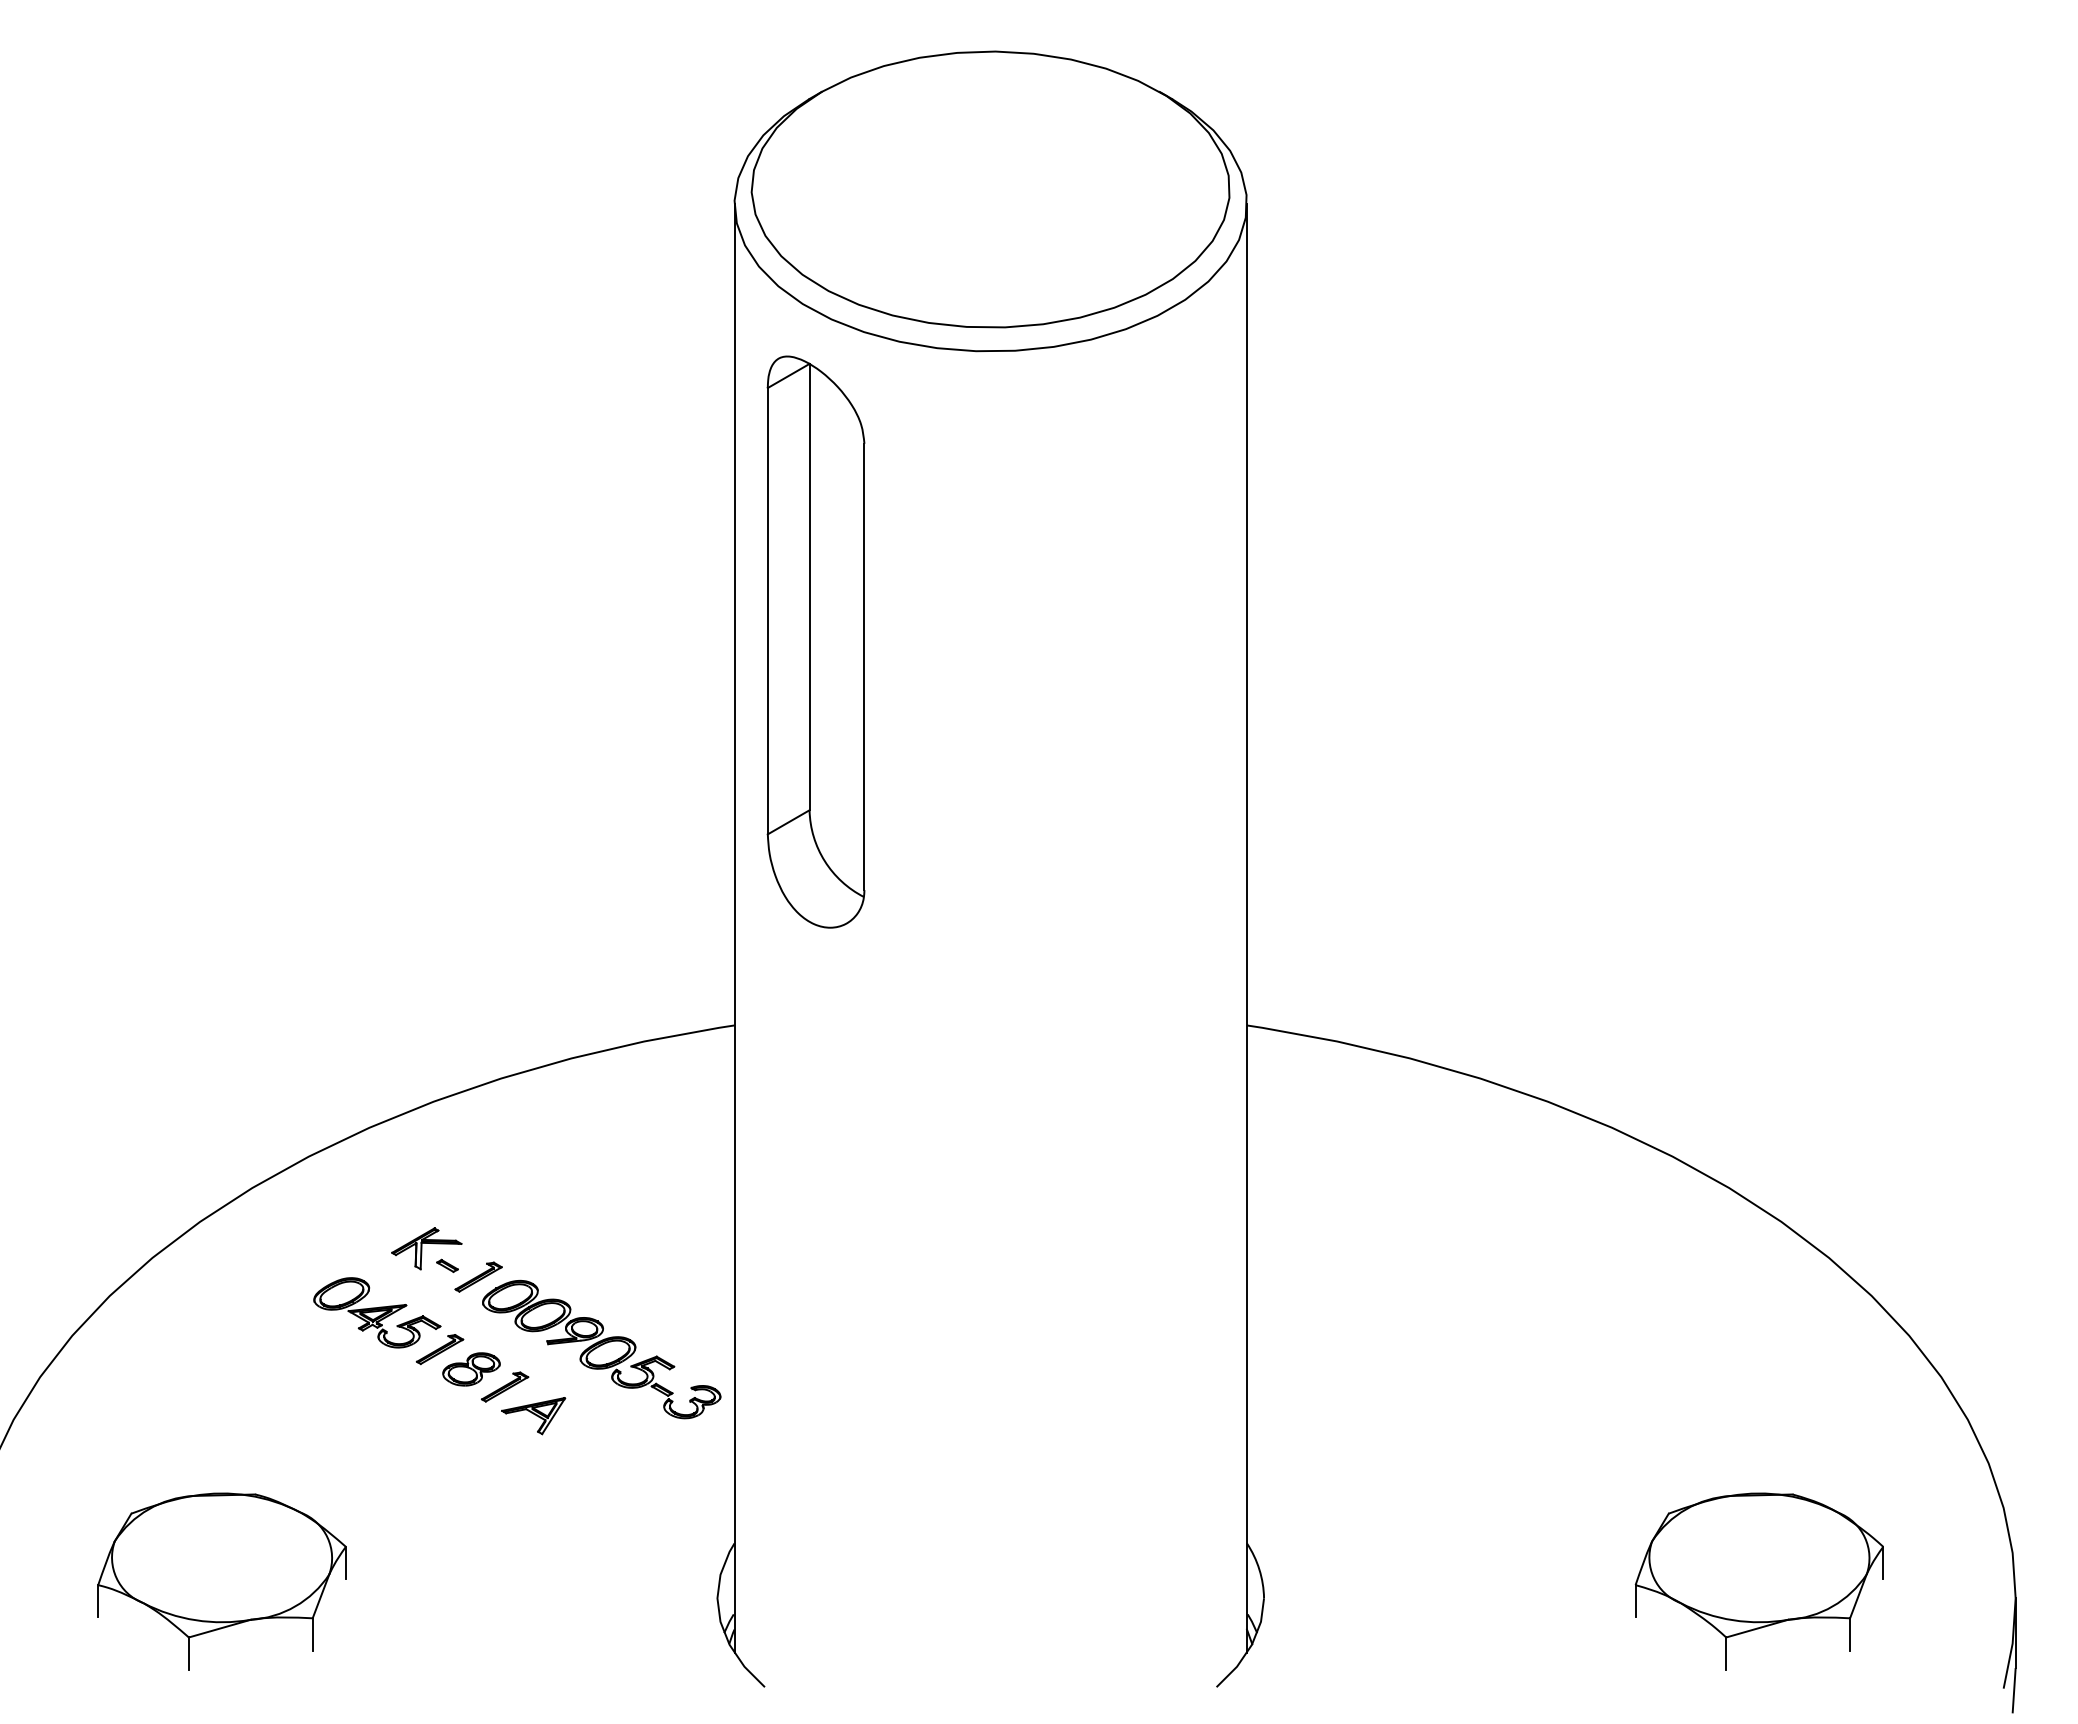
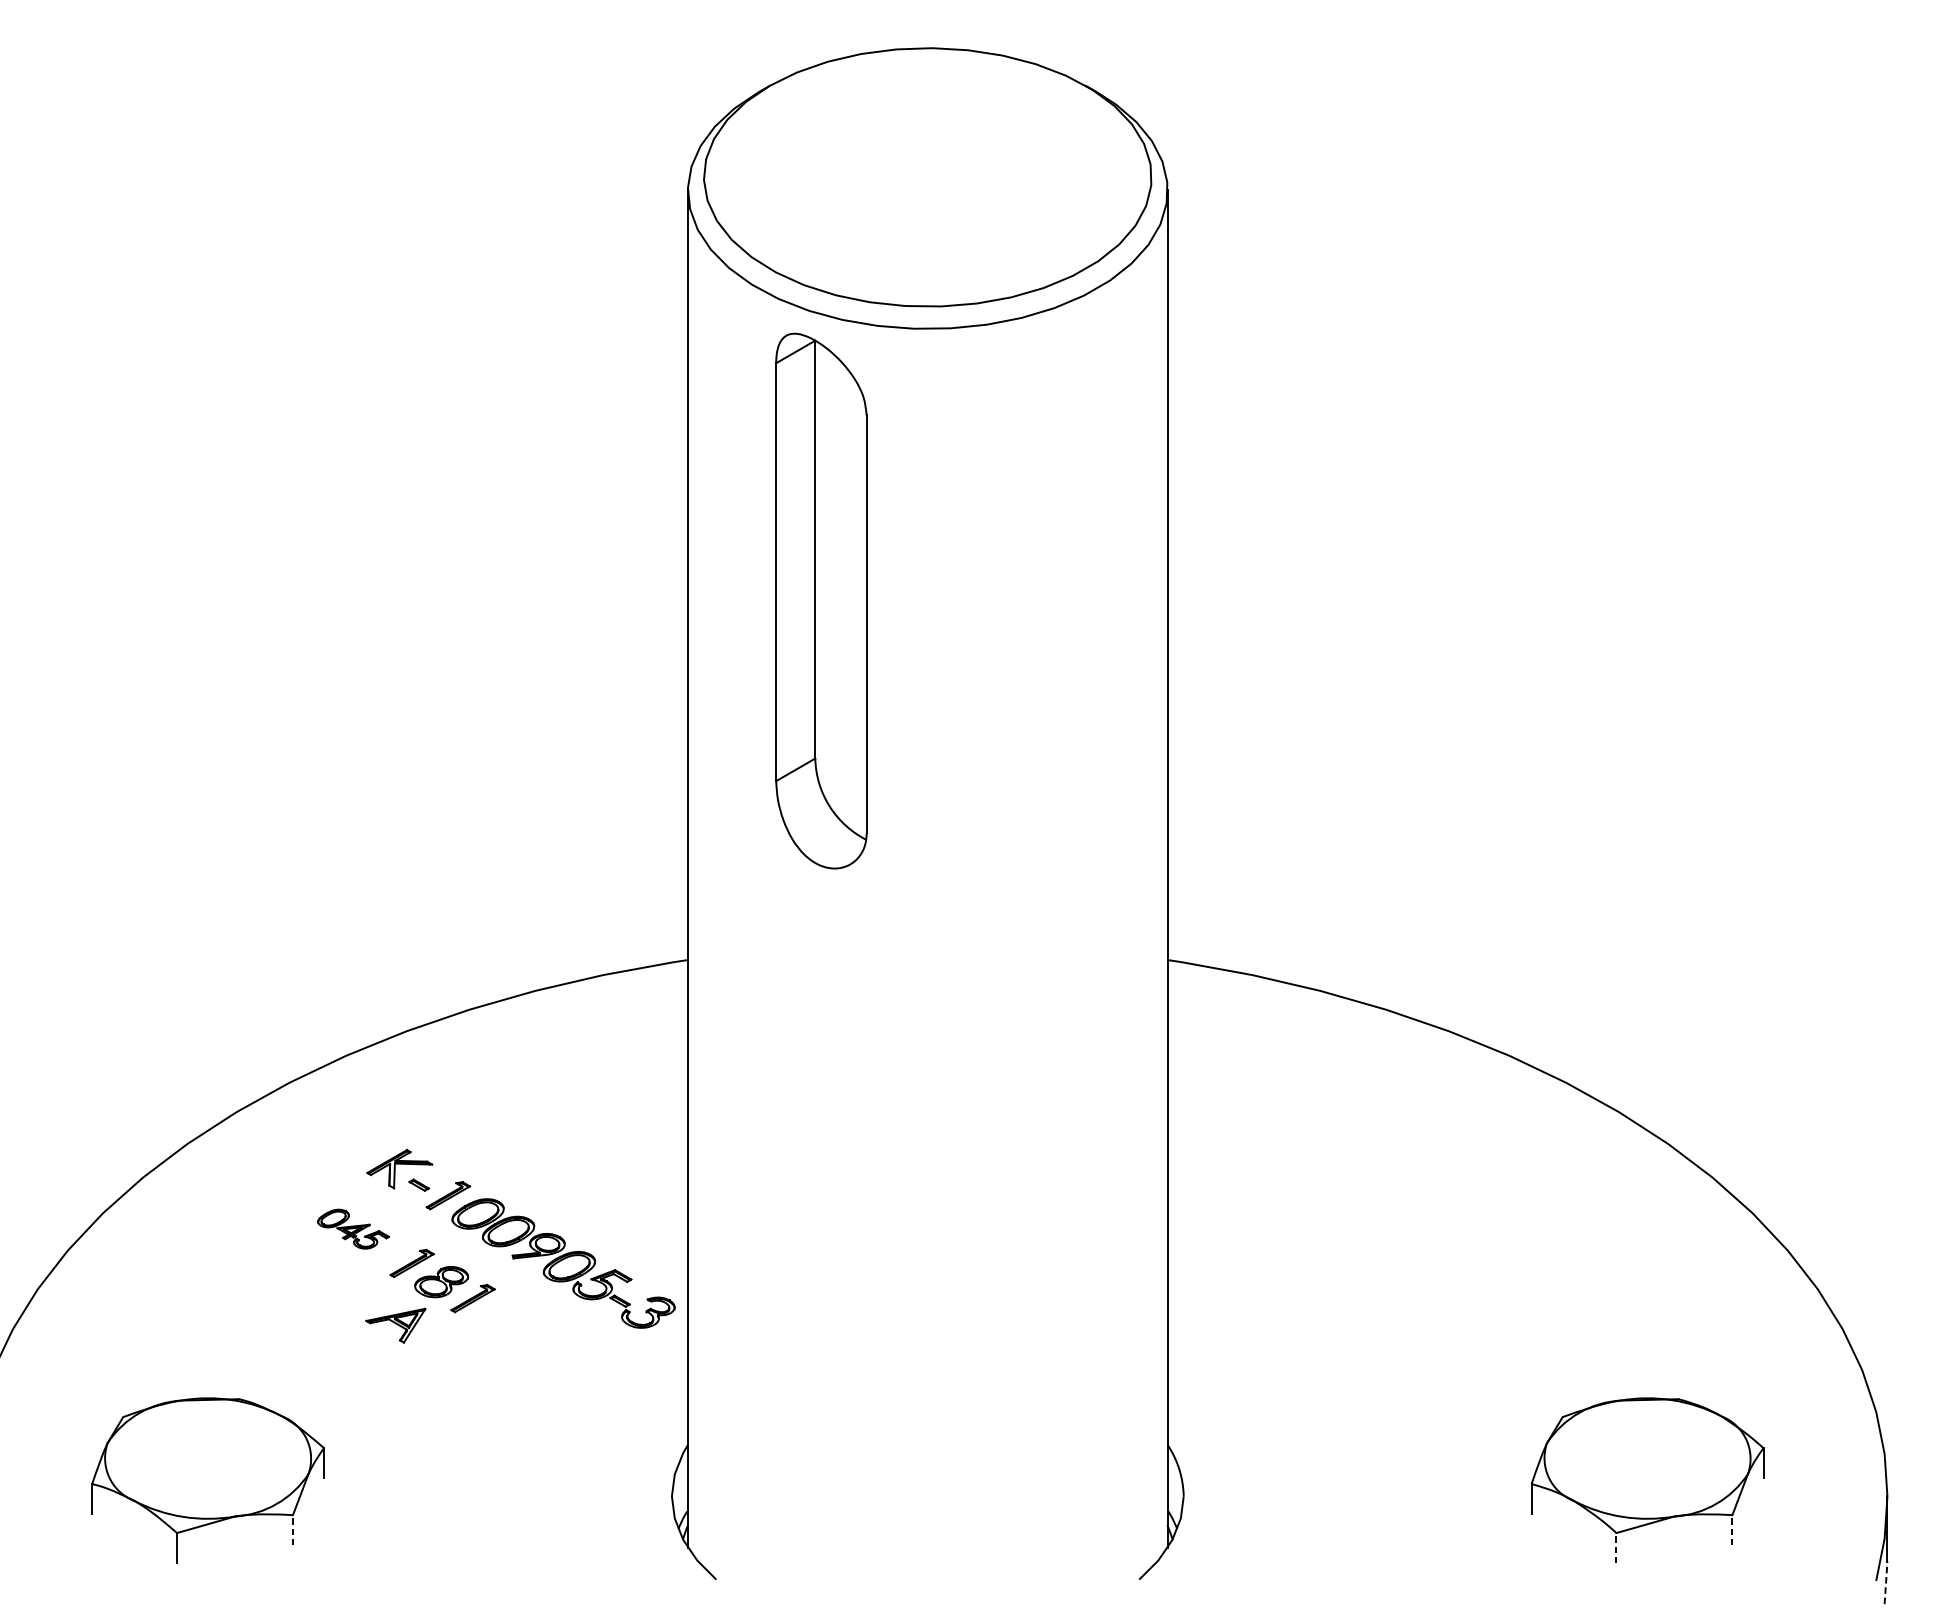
part: (815, 641) -> (820, 600), moved
part: (377, 1312) -> (353, 1228), size x0.6
part: (533, 1416) -> (395, 1326), moved
line: (312, 1634) -> (292, 1530), solid -> dashed
line: (1850, 1634) -> (1732, 1530), solid -> dashed
line: (1726, 1653) -> (1616, 1548), solid -> dashed
line: (2014, 1690) -> (1886, 1582), solid -> dashed

